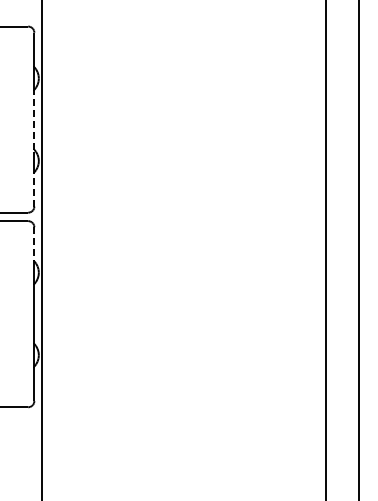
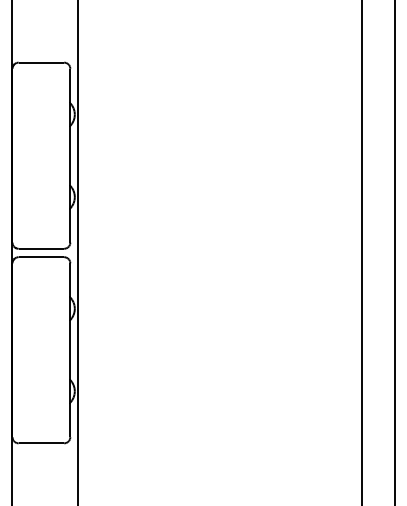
line: (34, 119) -> (70, 155), dashed -> solid
line: (34, 190) -> (70, 226), dashed -> solid
line: (34, 243) -> (70, 279), dashed -> solid

